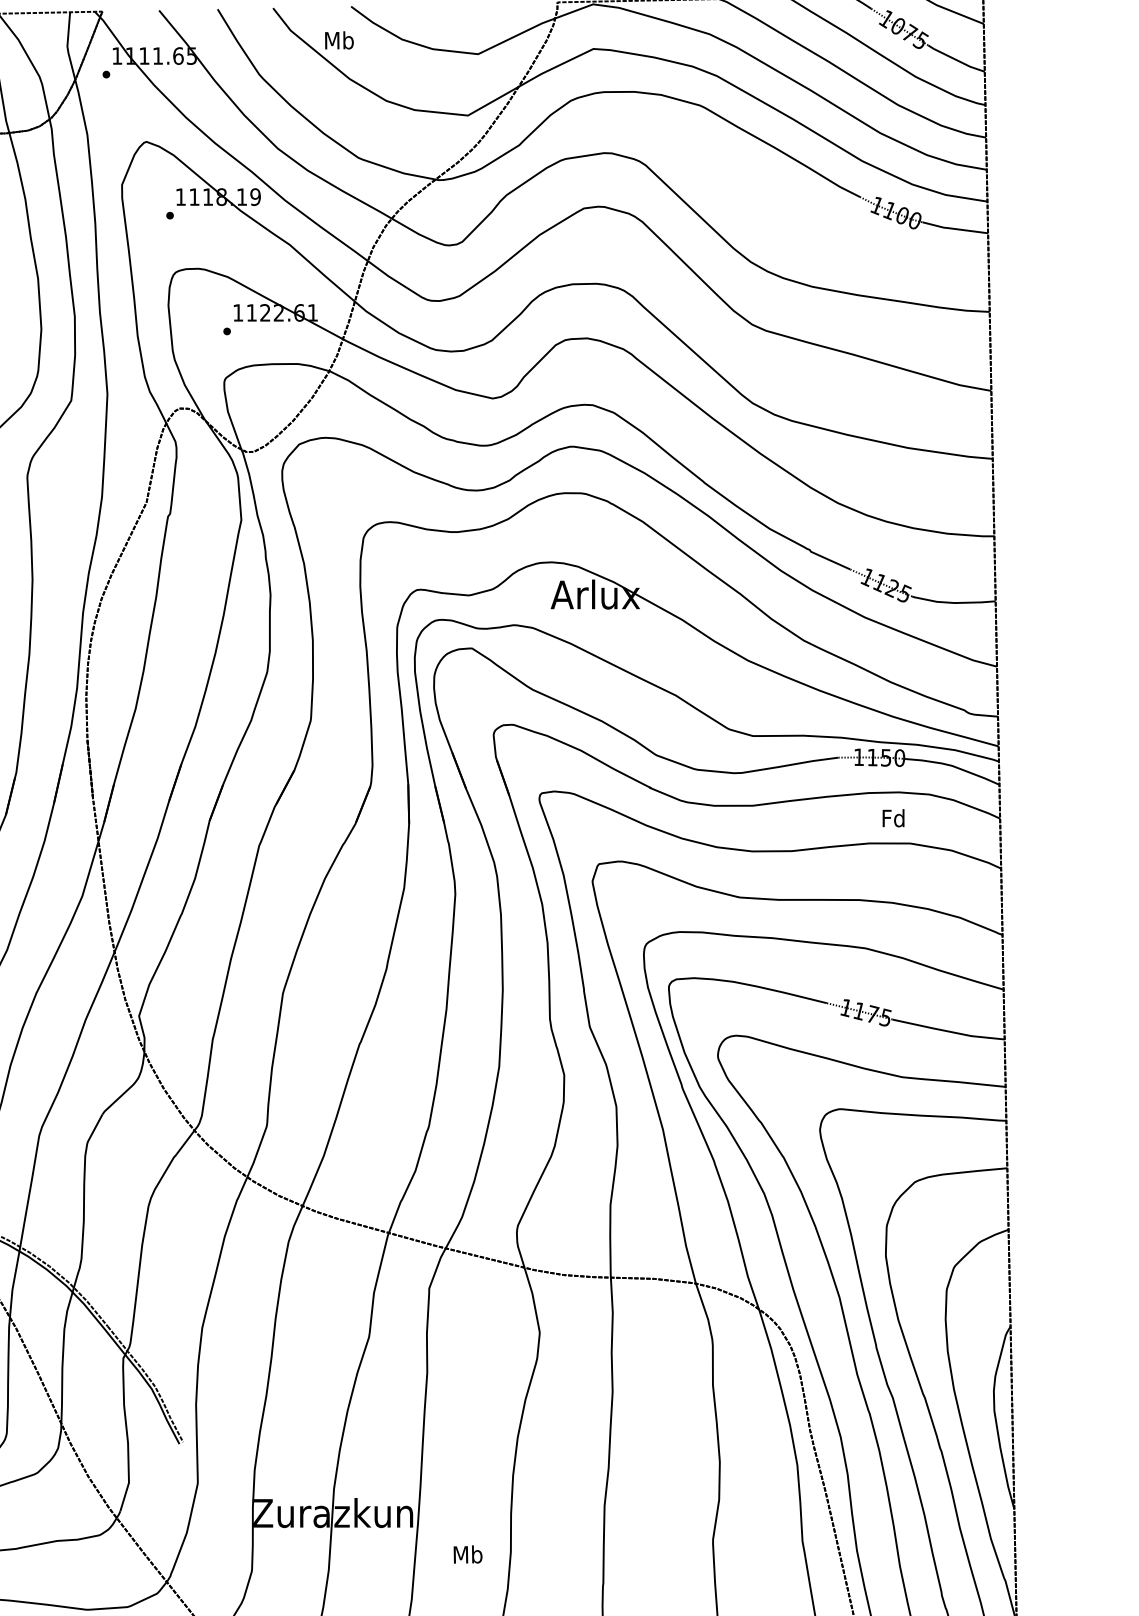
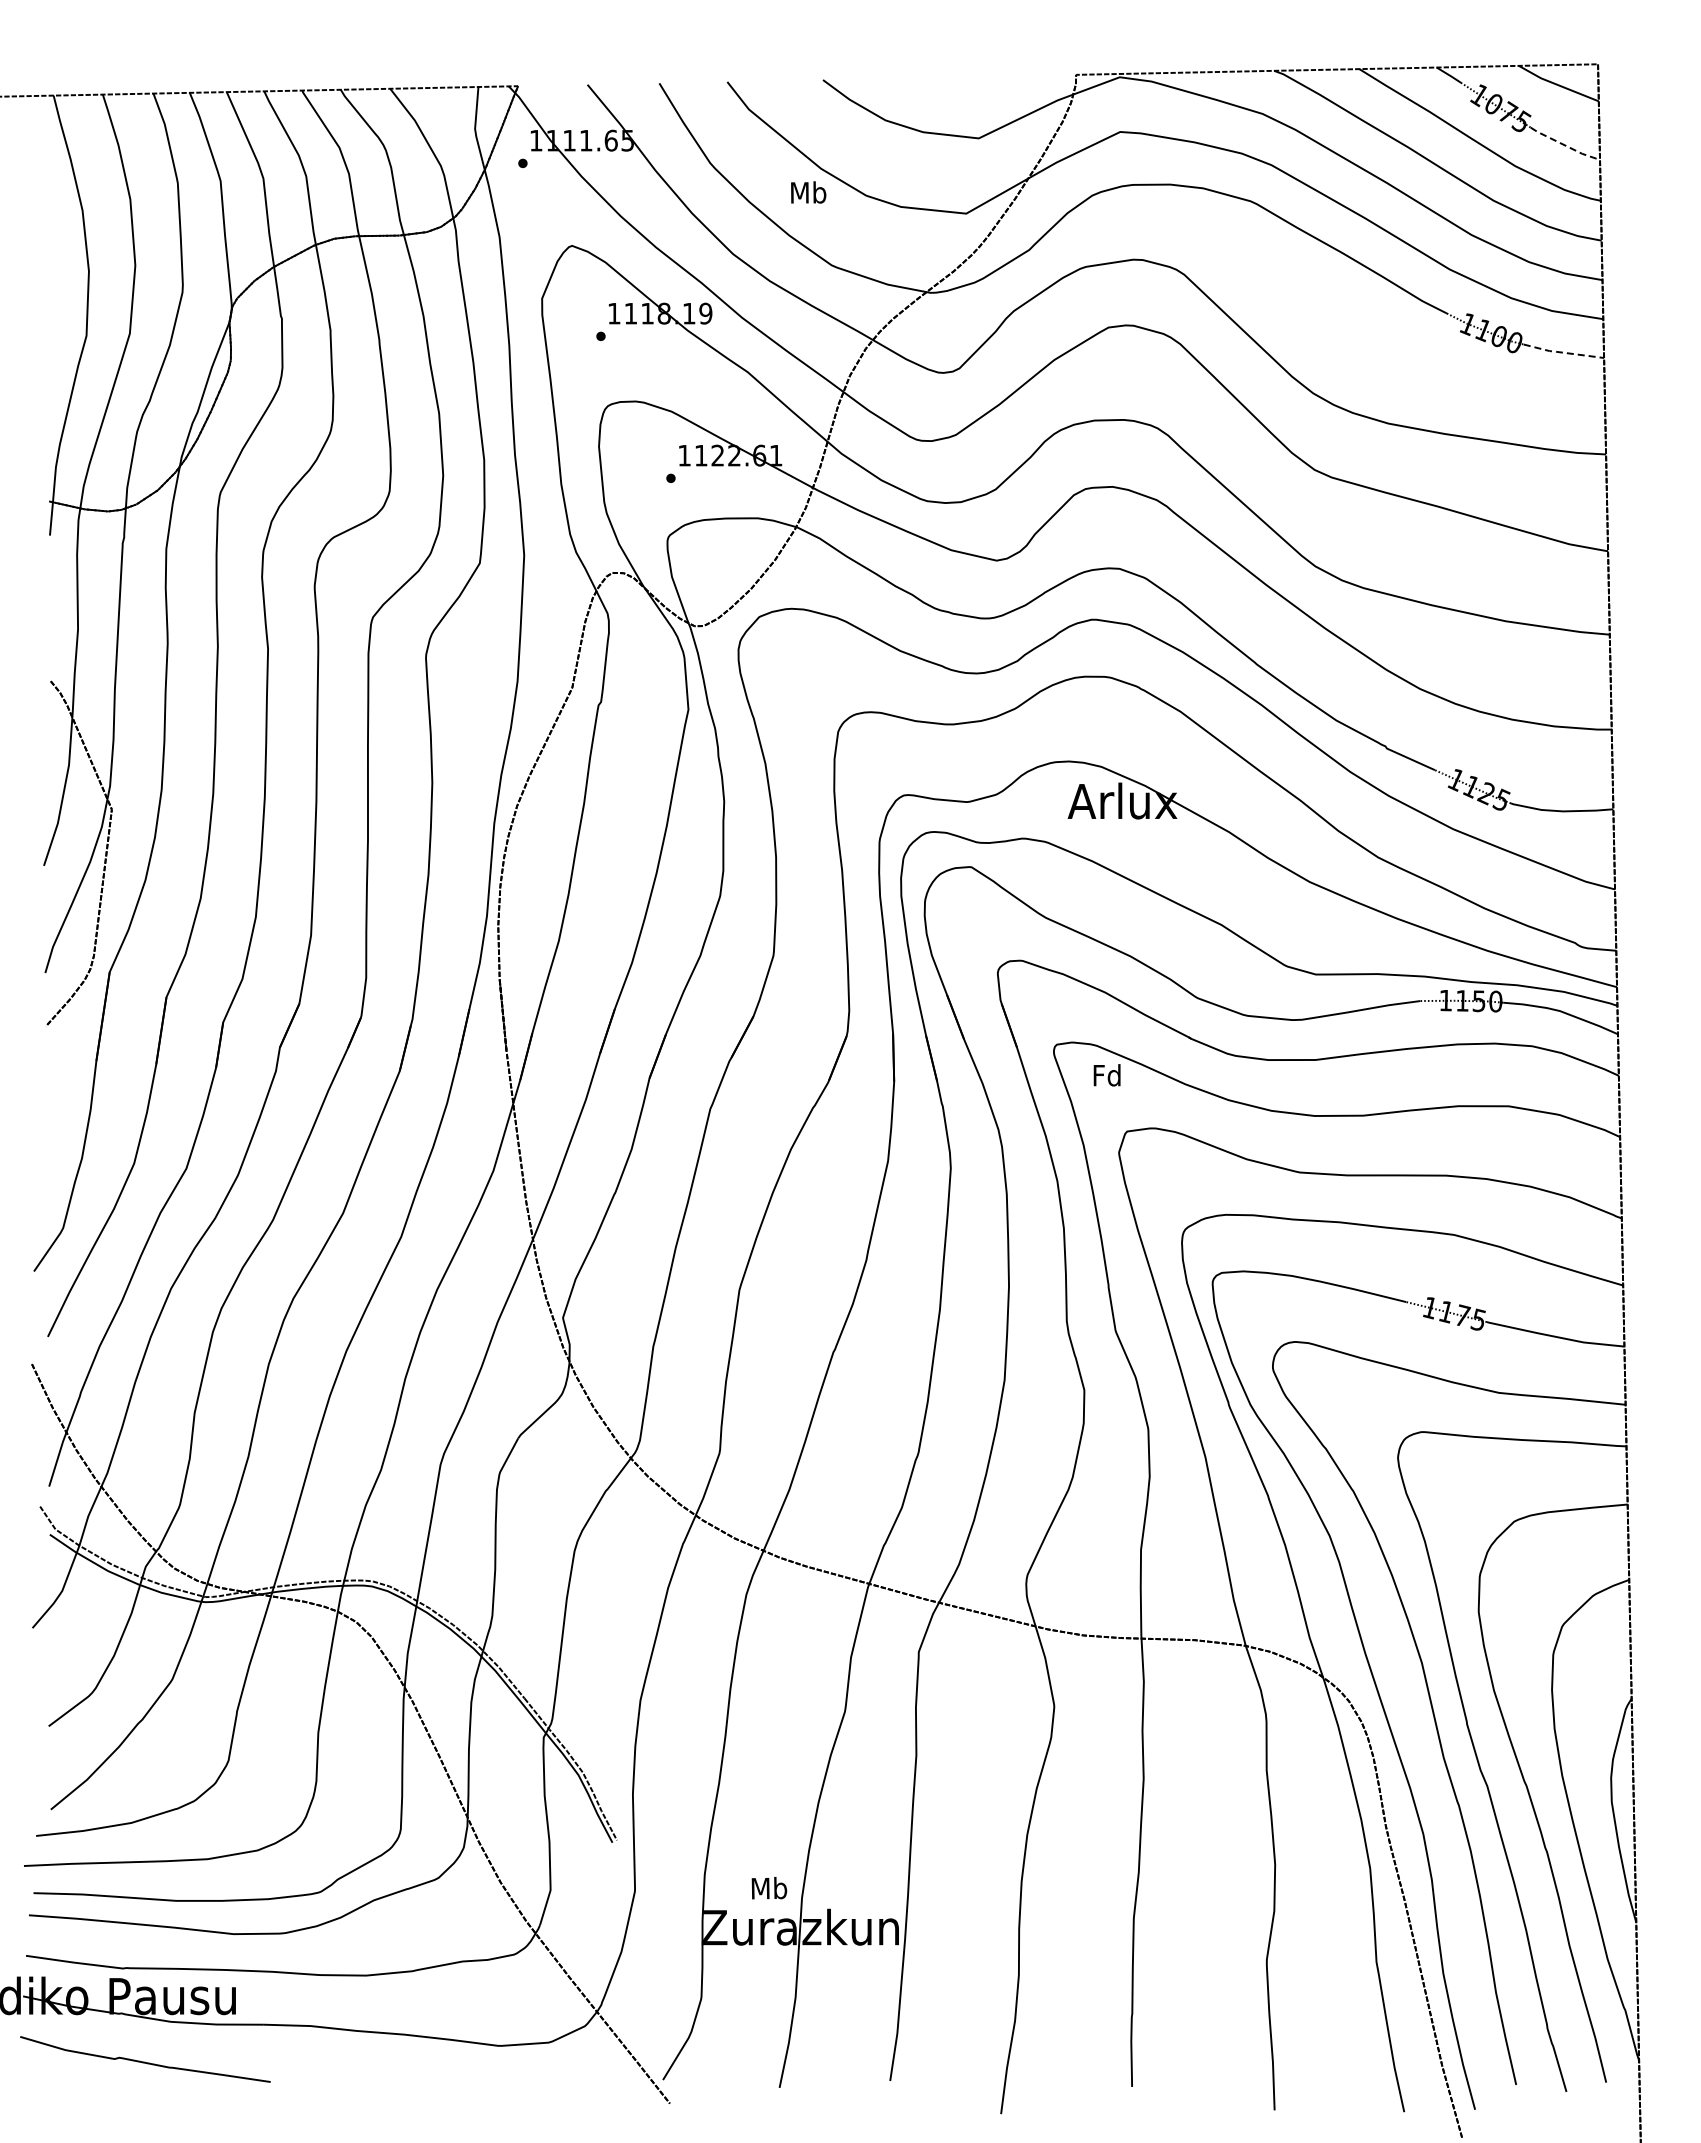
text: (339, 40) -> (808, 192), moved
line: (956, 59) -> (1565, 145), solid -> dashed
line: (955, 228) -> (1563, 352), solid -> dashed
text: (893, 818) -> (1106, 1075), moved
text: (468, 1554) -> (769, 1888), moved

